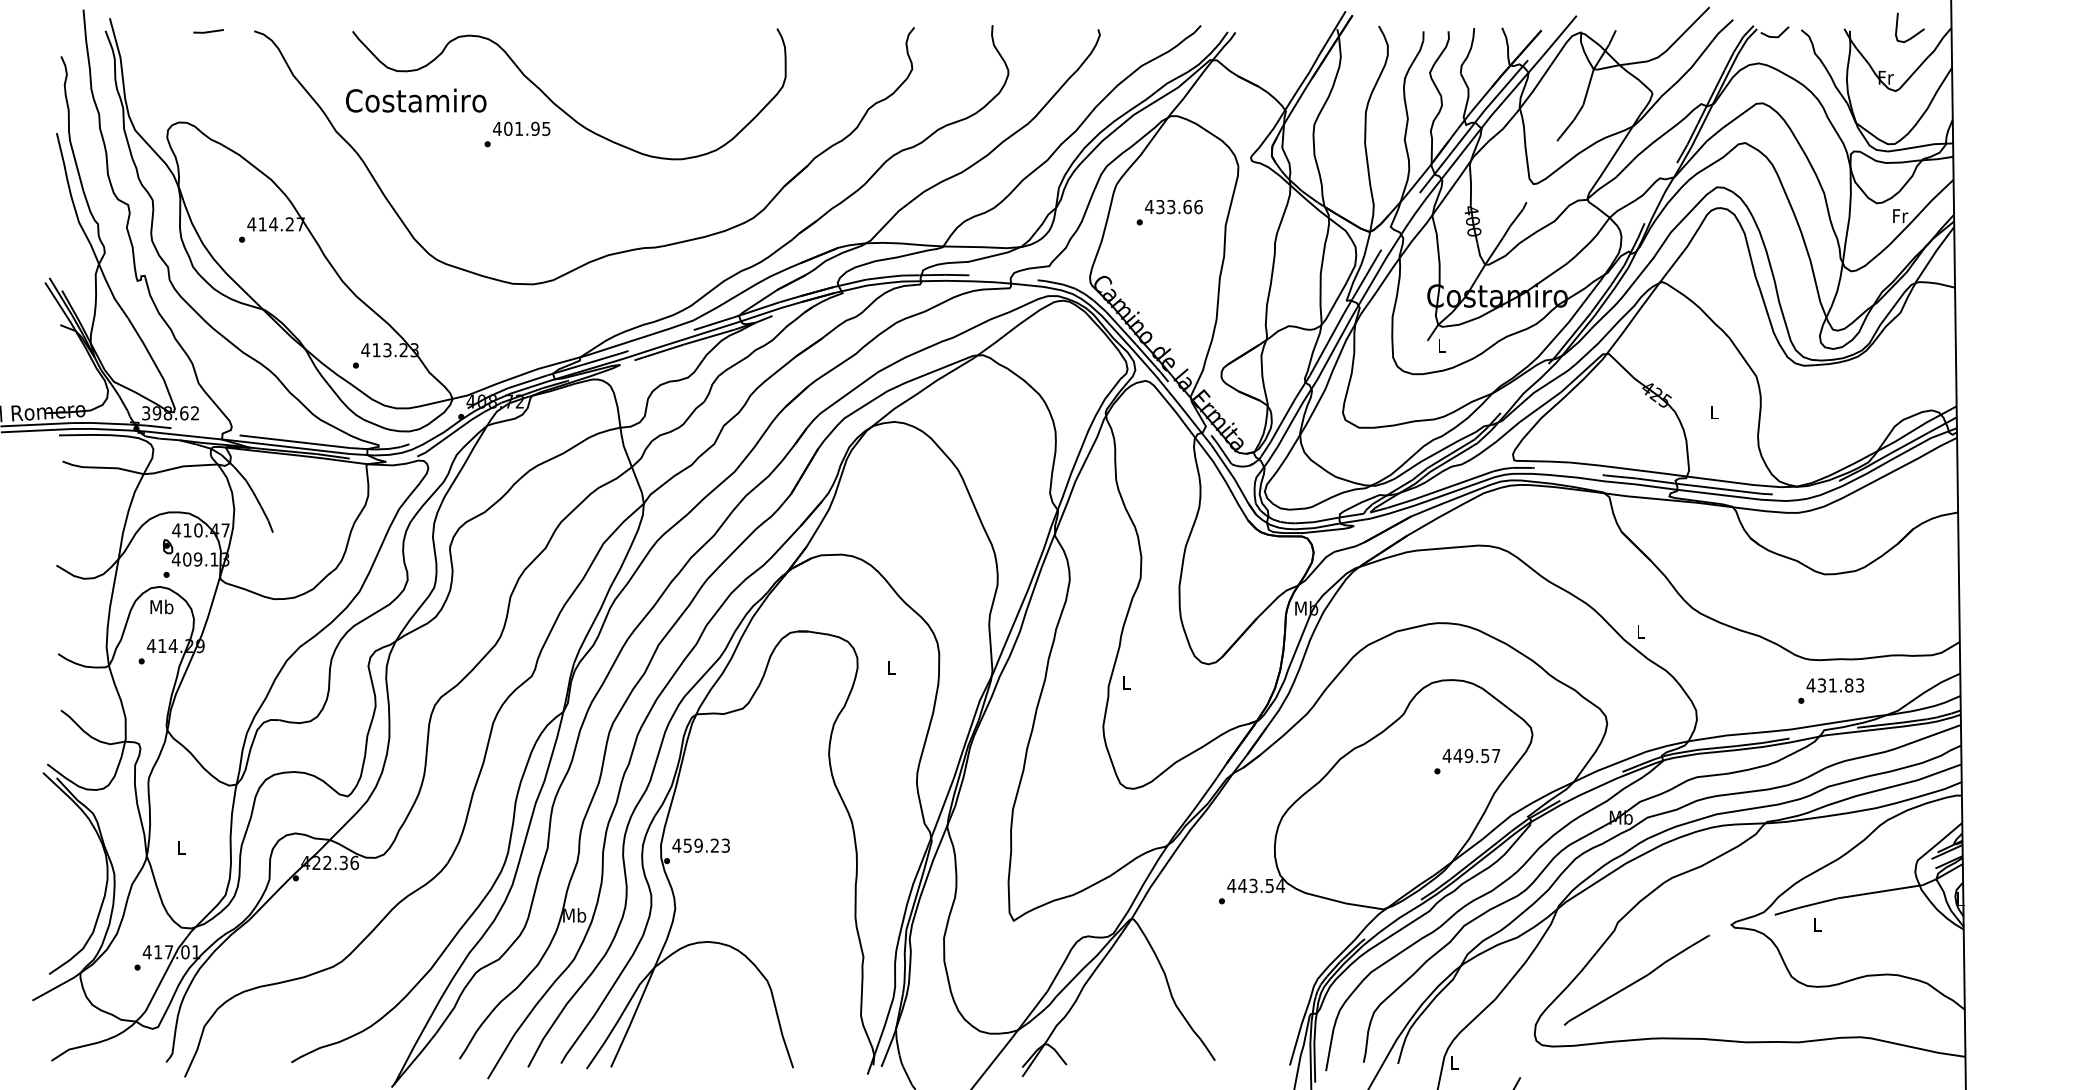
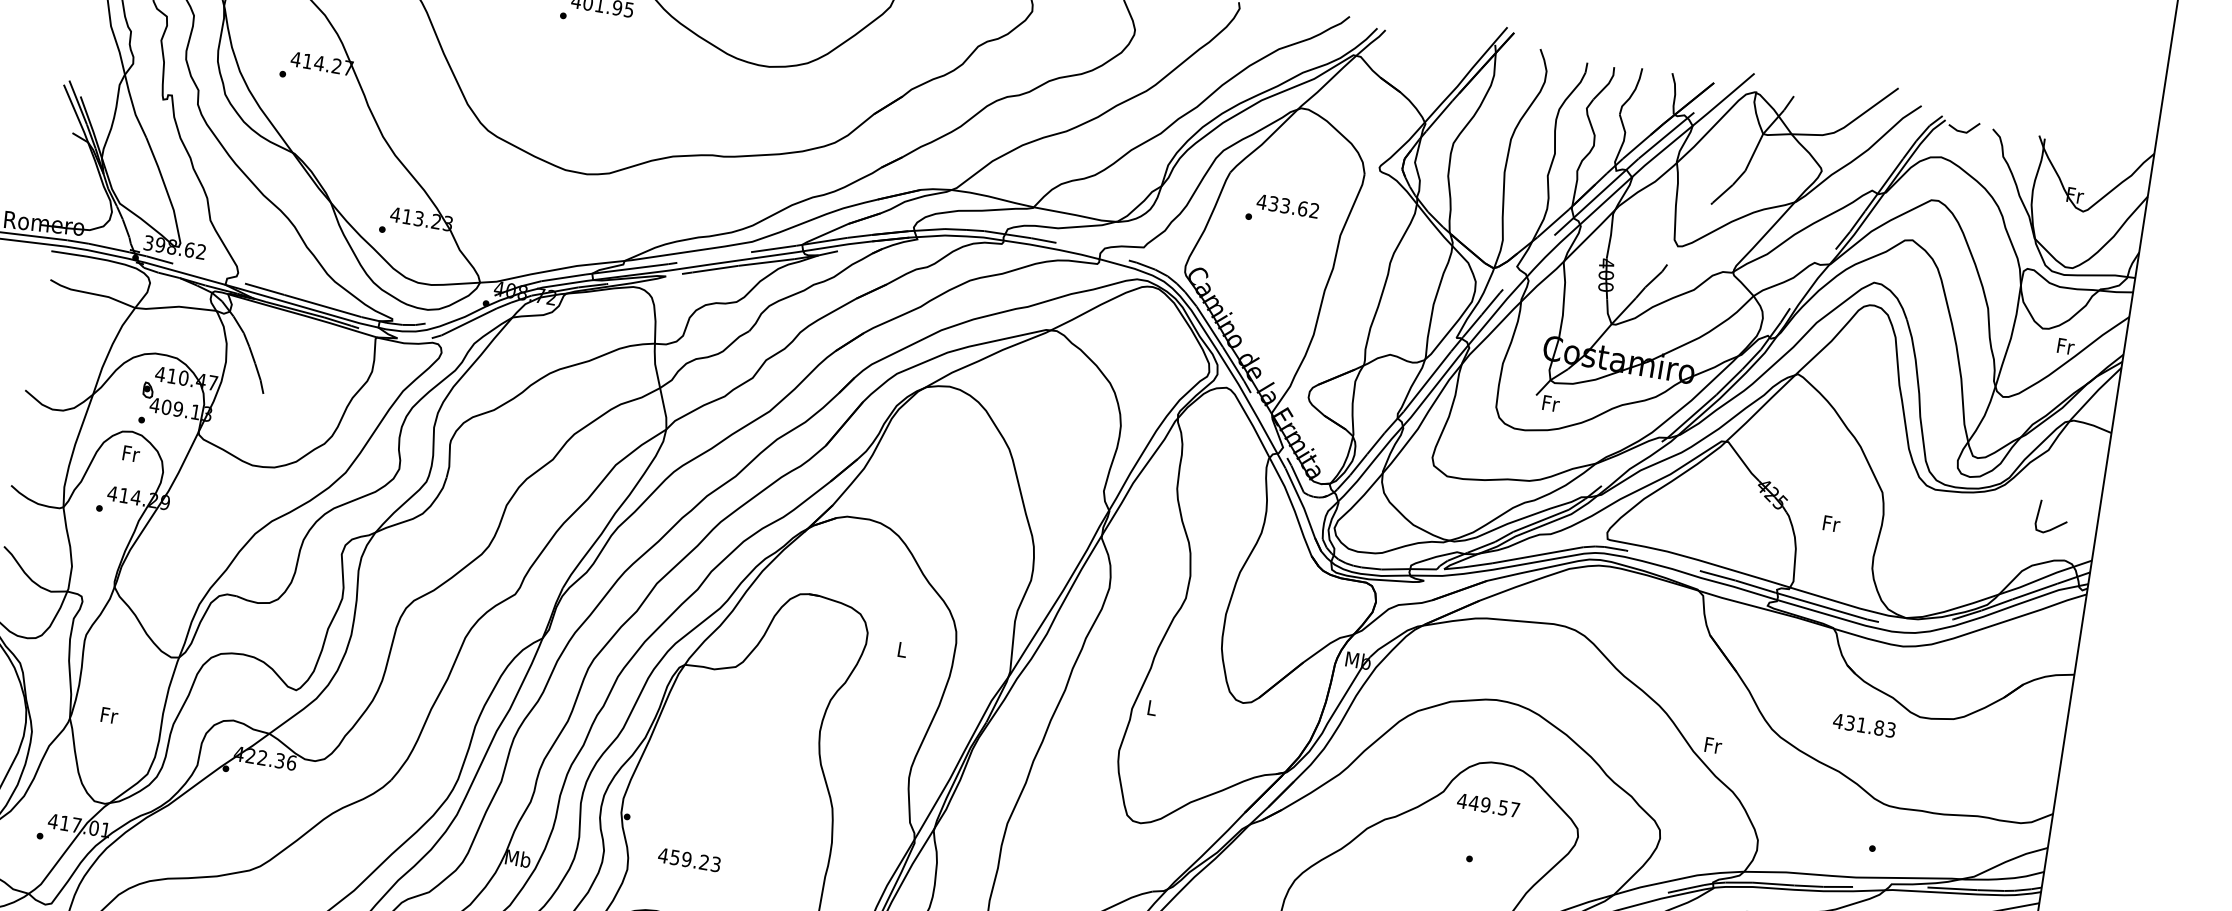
curve: (1914, 34) -> (2055, 526), moved
text: (1198, 206) -> (1314, 210), 433.66 -> 433.62
text: (1442, 345) -> (1551, 403), L -> Fr
text: (1714, 412) -> (1831, 523), L -> Fr
text: (161, 606) -> (130, 453), Mb -> Fr
text: (1641, 631) -> (1713, 745), L -> Fr
text: (1835, 685) -> (1864, 725), moved
text: (1471, 755) -> (1488, 804), moved
text: (700, 845) -> (688, 859), moved
text: (181, 847) -> (108, 715), L -> Fr

